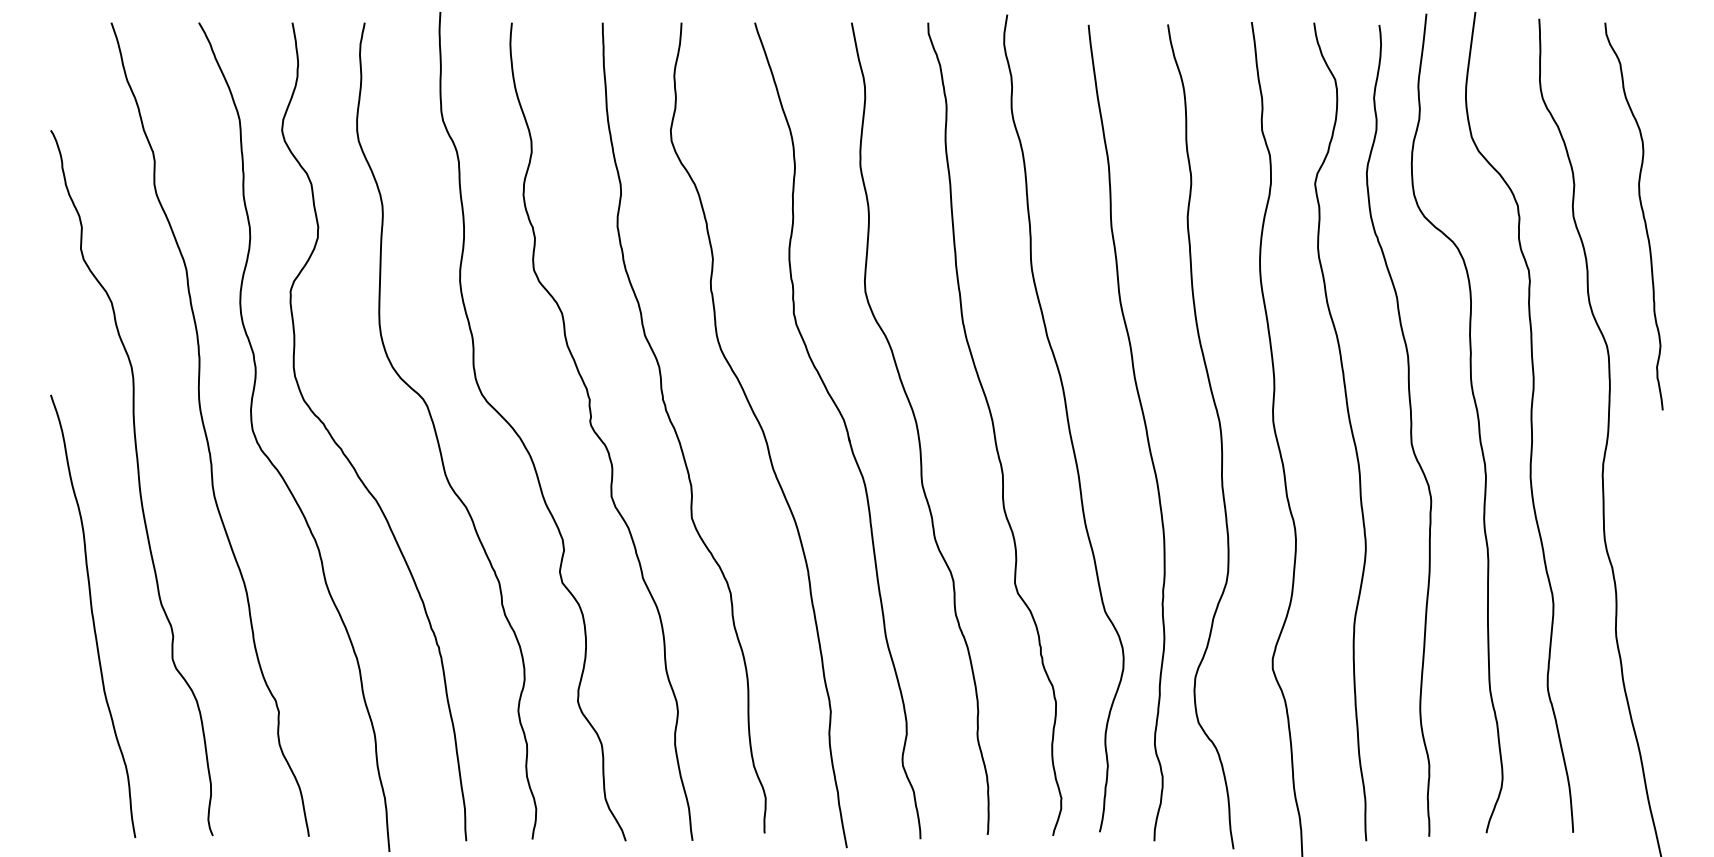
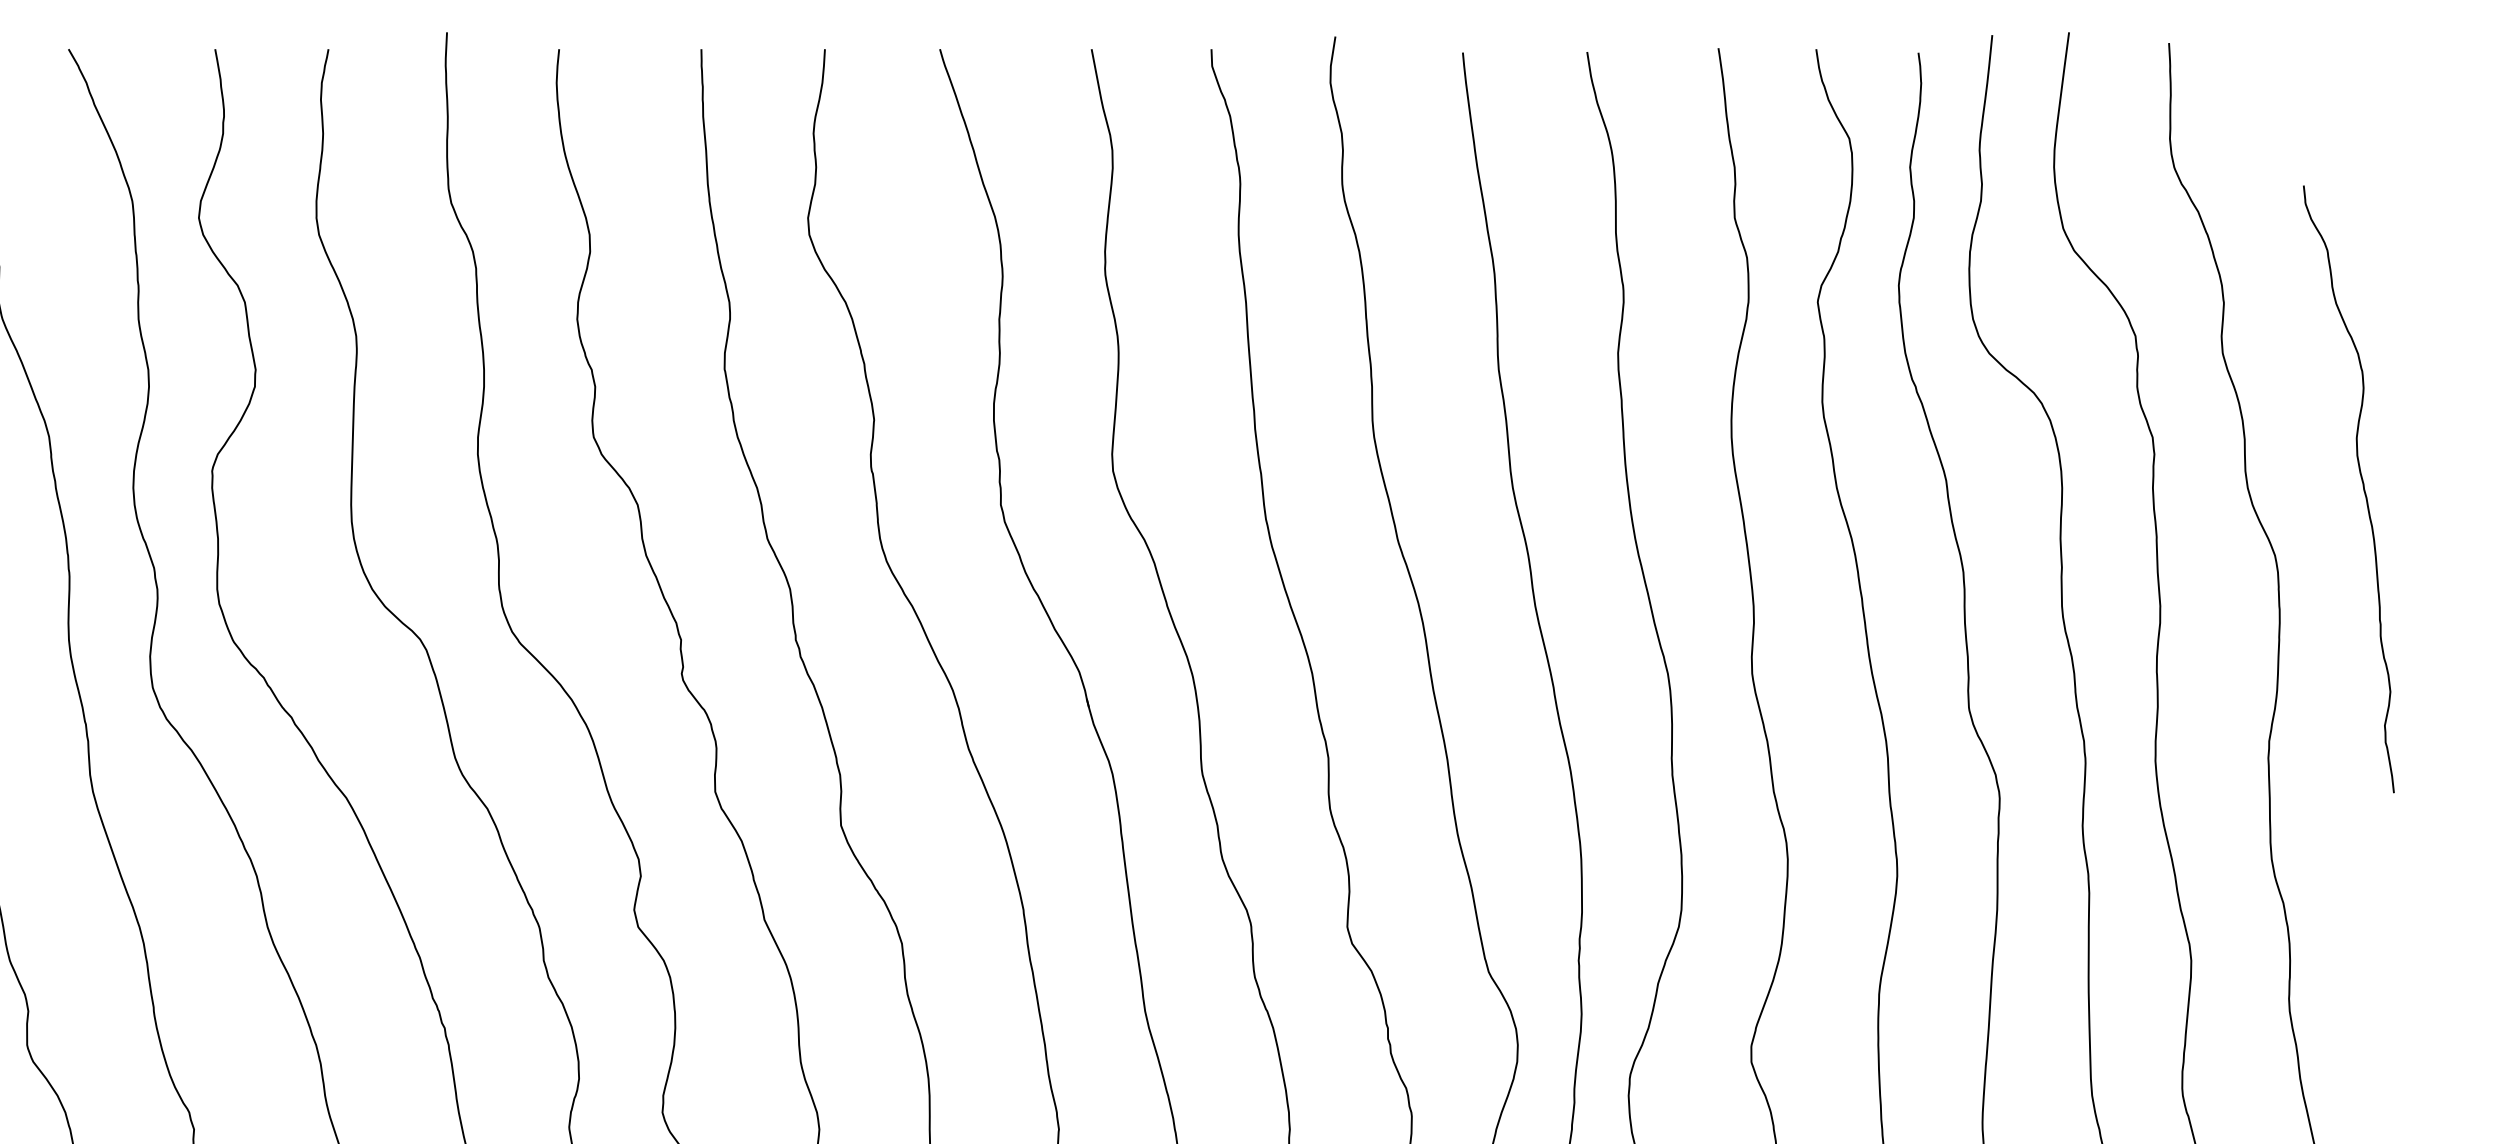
curve: (1642, 216) -> (2362, 489), moved

